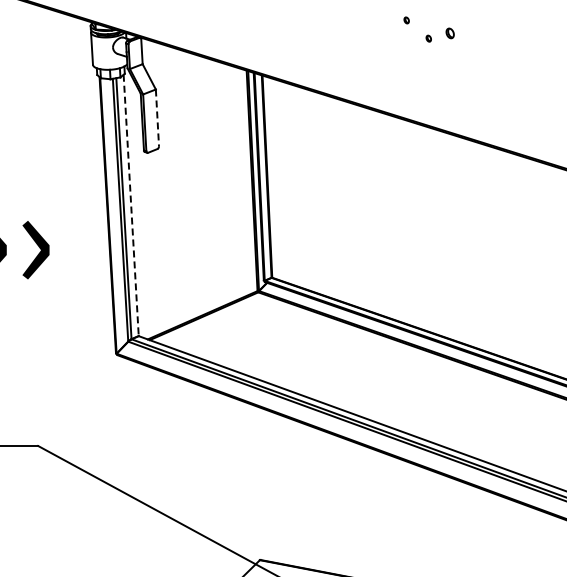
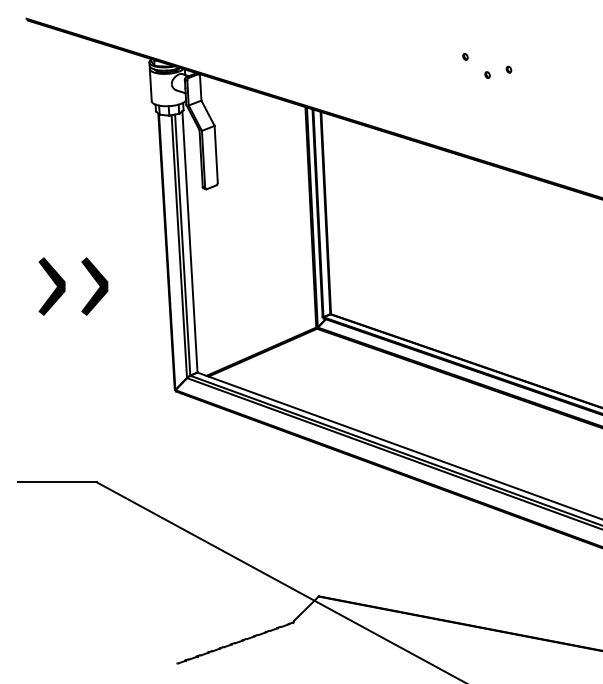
part: (449, 33) -> (508, 69), size x0.62
line: (157, 118) -> (216, 154), dashed -> solid
line: (130, 205) -> (189, 241), dashed -> solid

